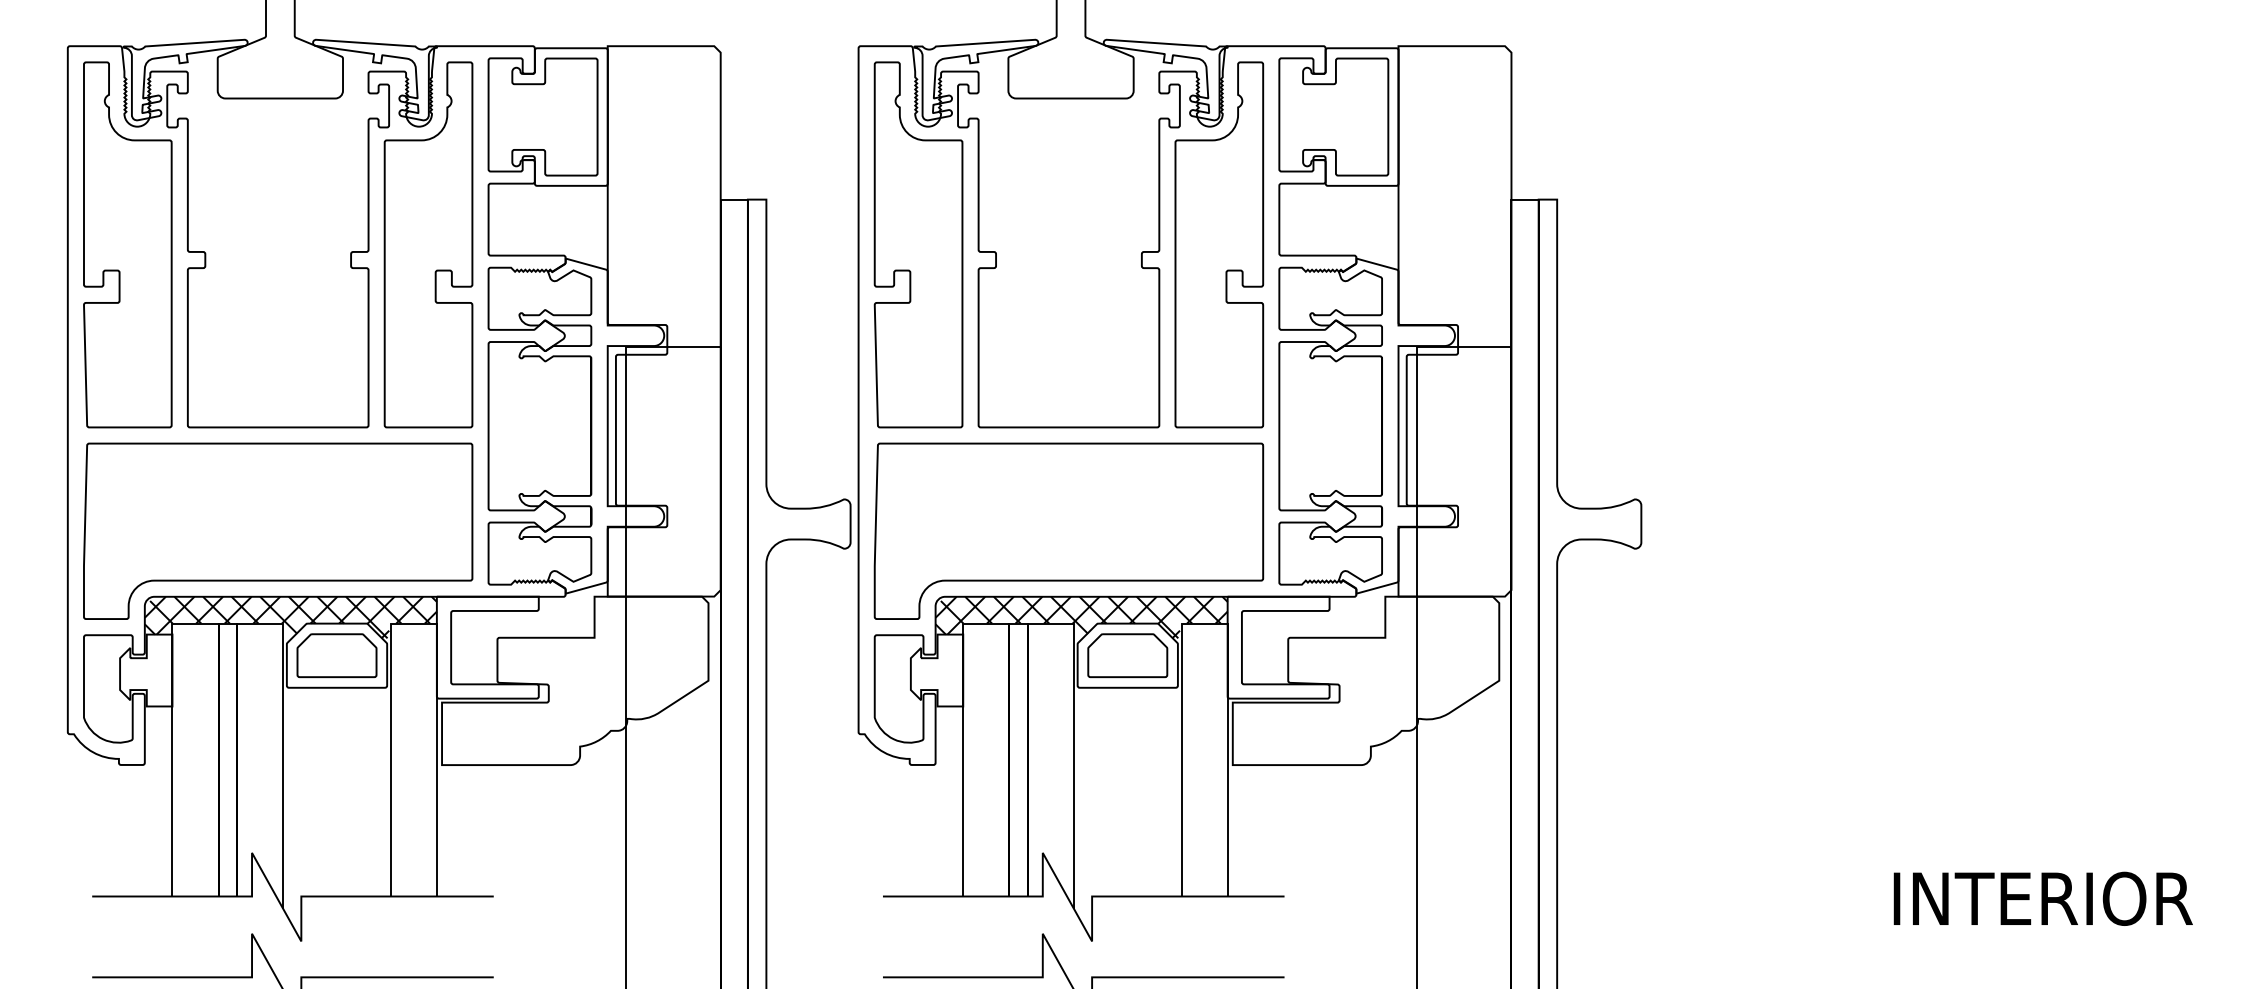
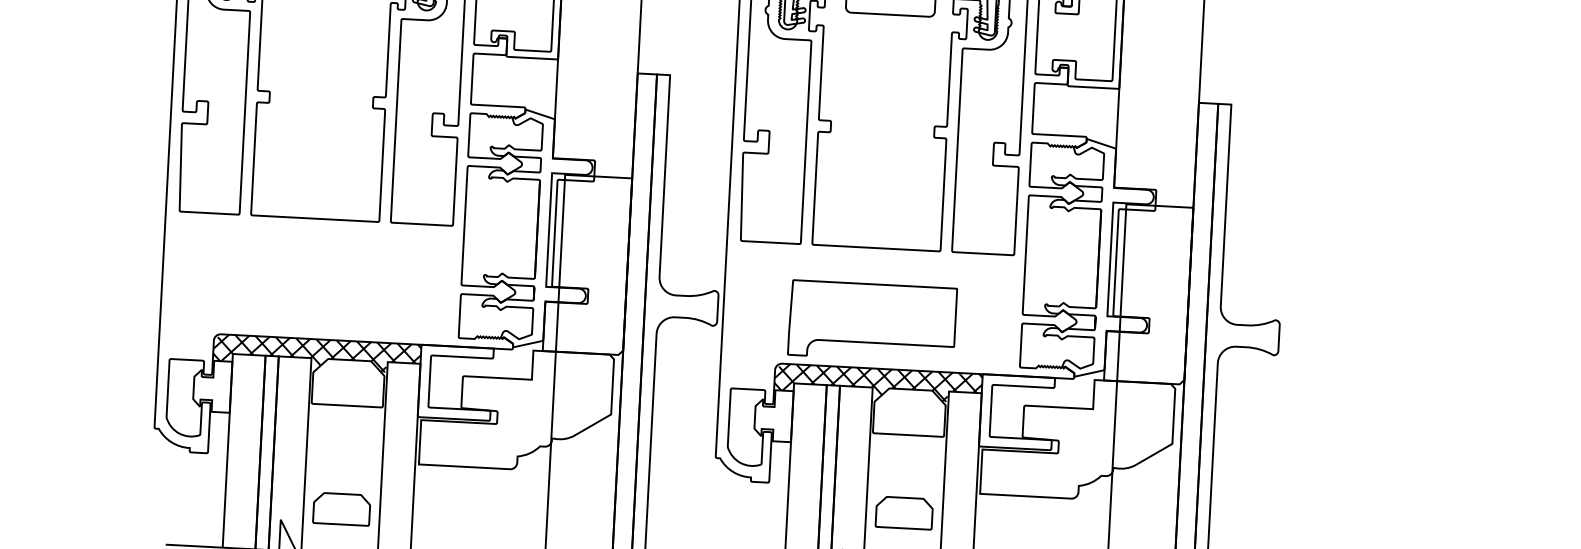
part: (278, 530) -> (311, 291), removed
part: (1068, 530) -> (872, 321), size x0.6
part: (336, 655) -> (341, 509), moved
part: (1127, 655) -> (904, 512), moved

